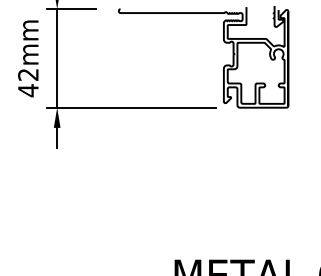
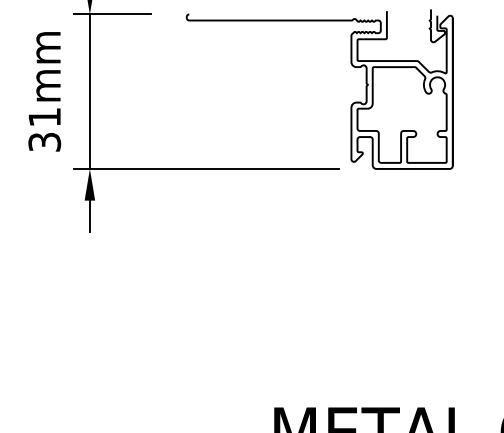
text: (28, 83) -> (44, 130), 42mm -> 31mm

